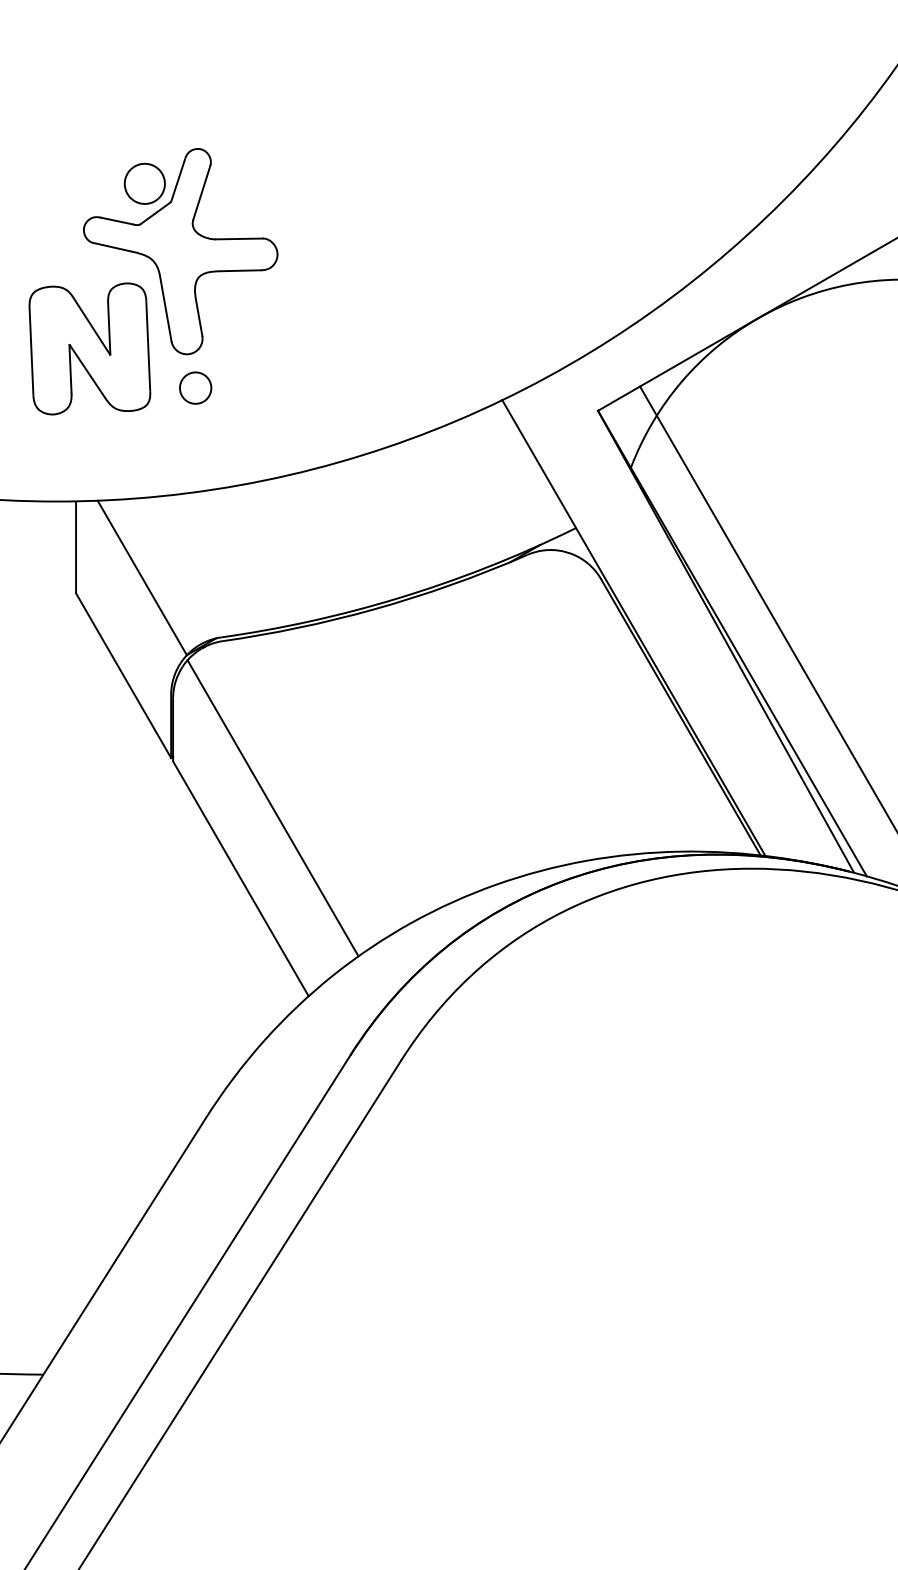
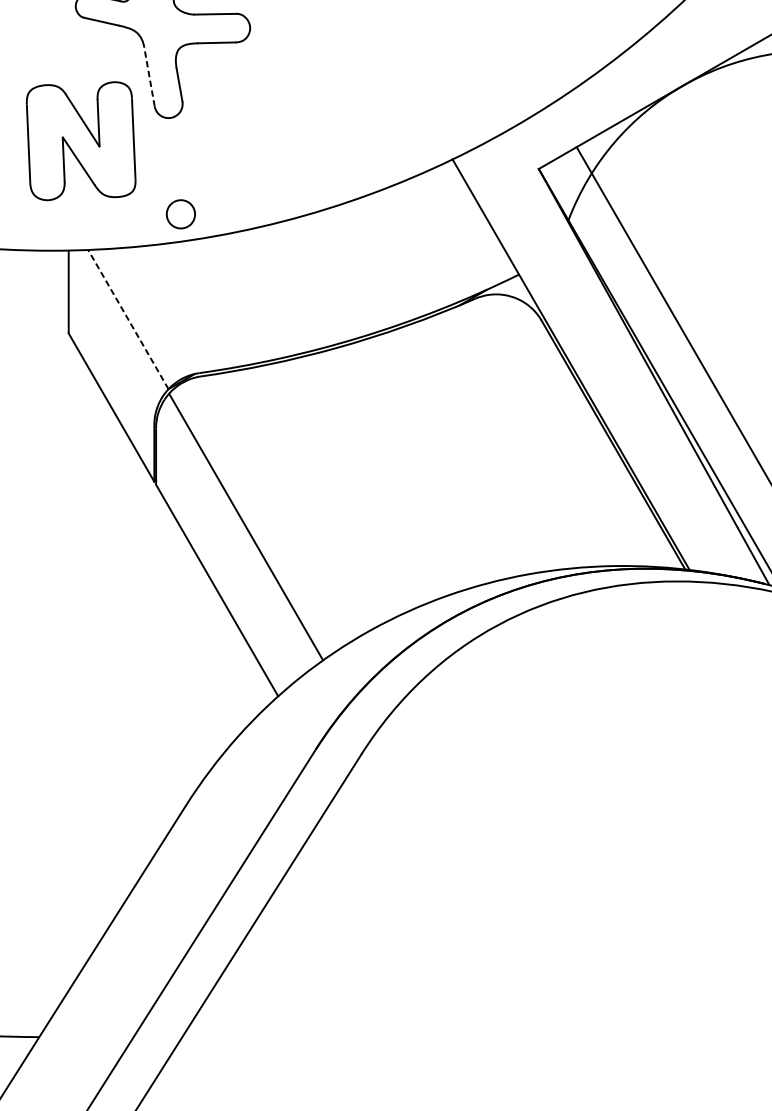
line: (165, 308) -> (149, 76), solid -> dashed
part: (89, 348) -> (80, 140), moved
part: (195, 387) -> (180, 213), moved
line: (142, 577) -> (128, 319), solid -> dashed

